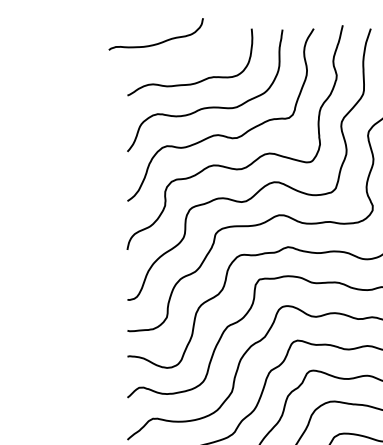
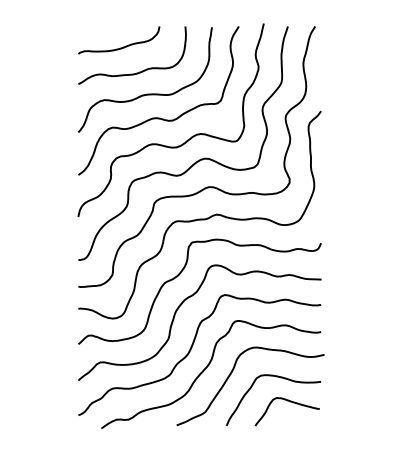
curve: (157, 42) -> (120, 47), moved

